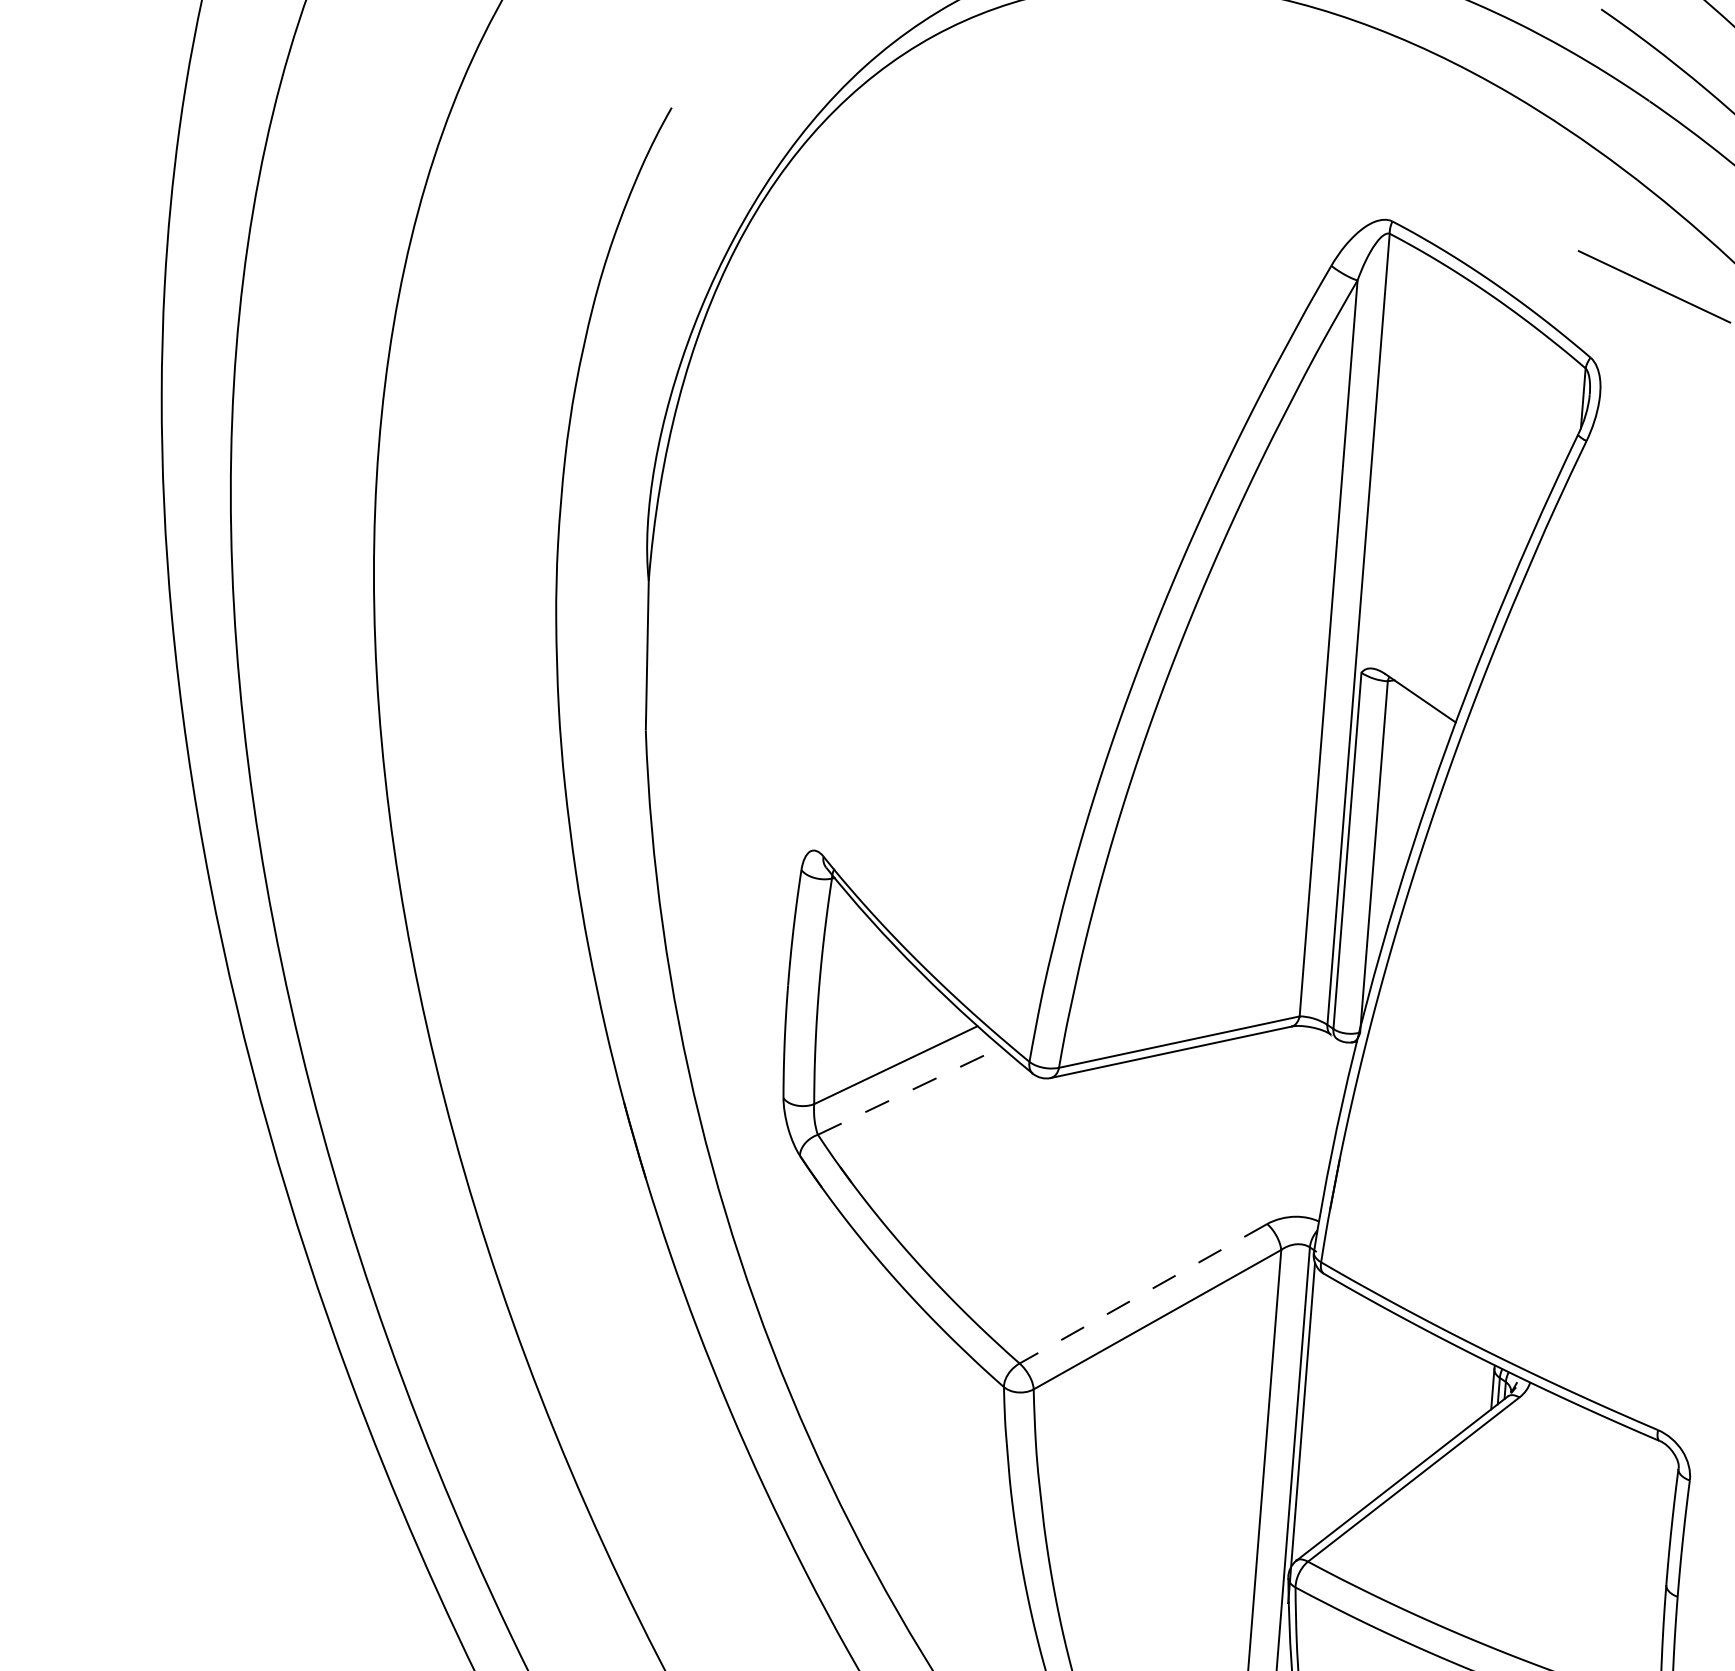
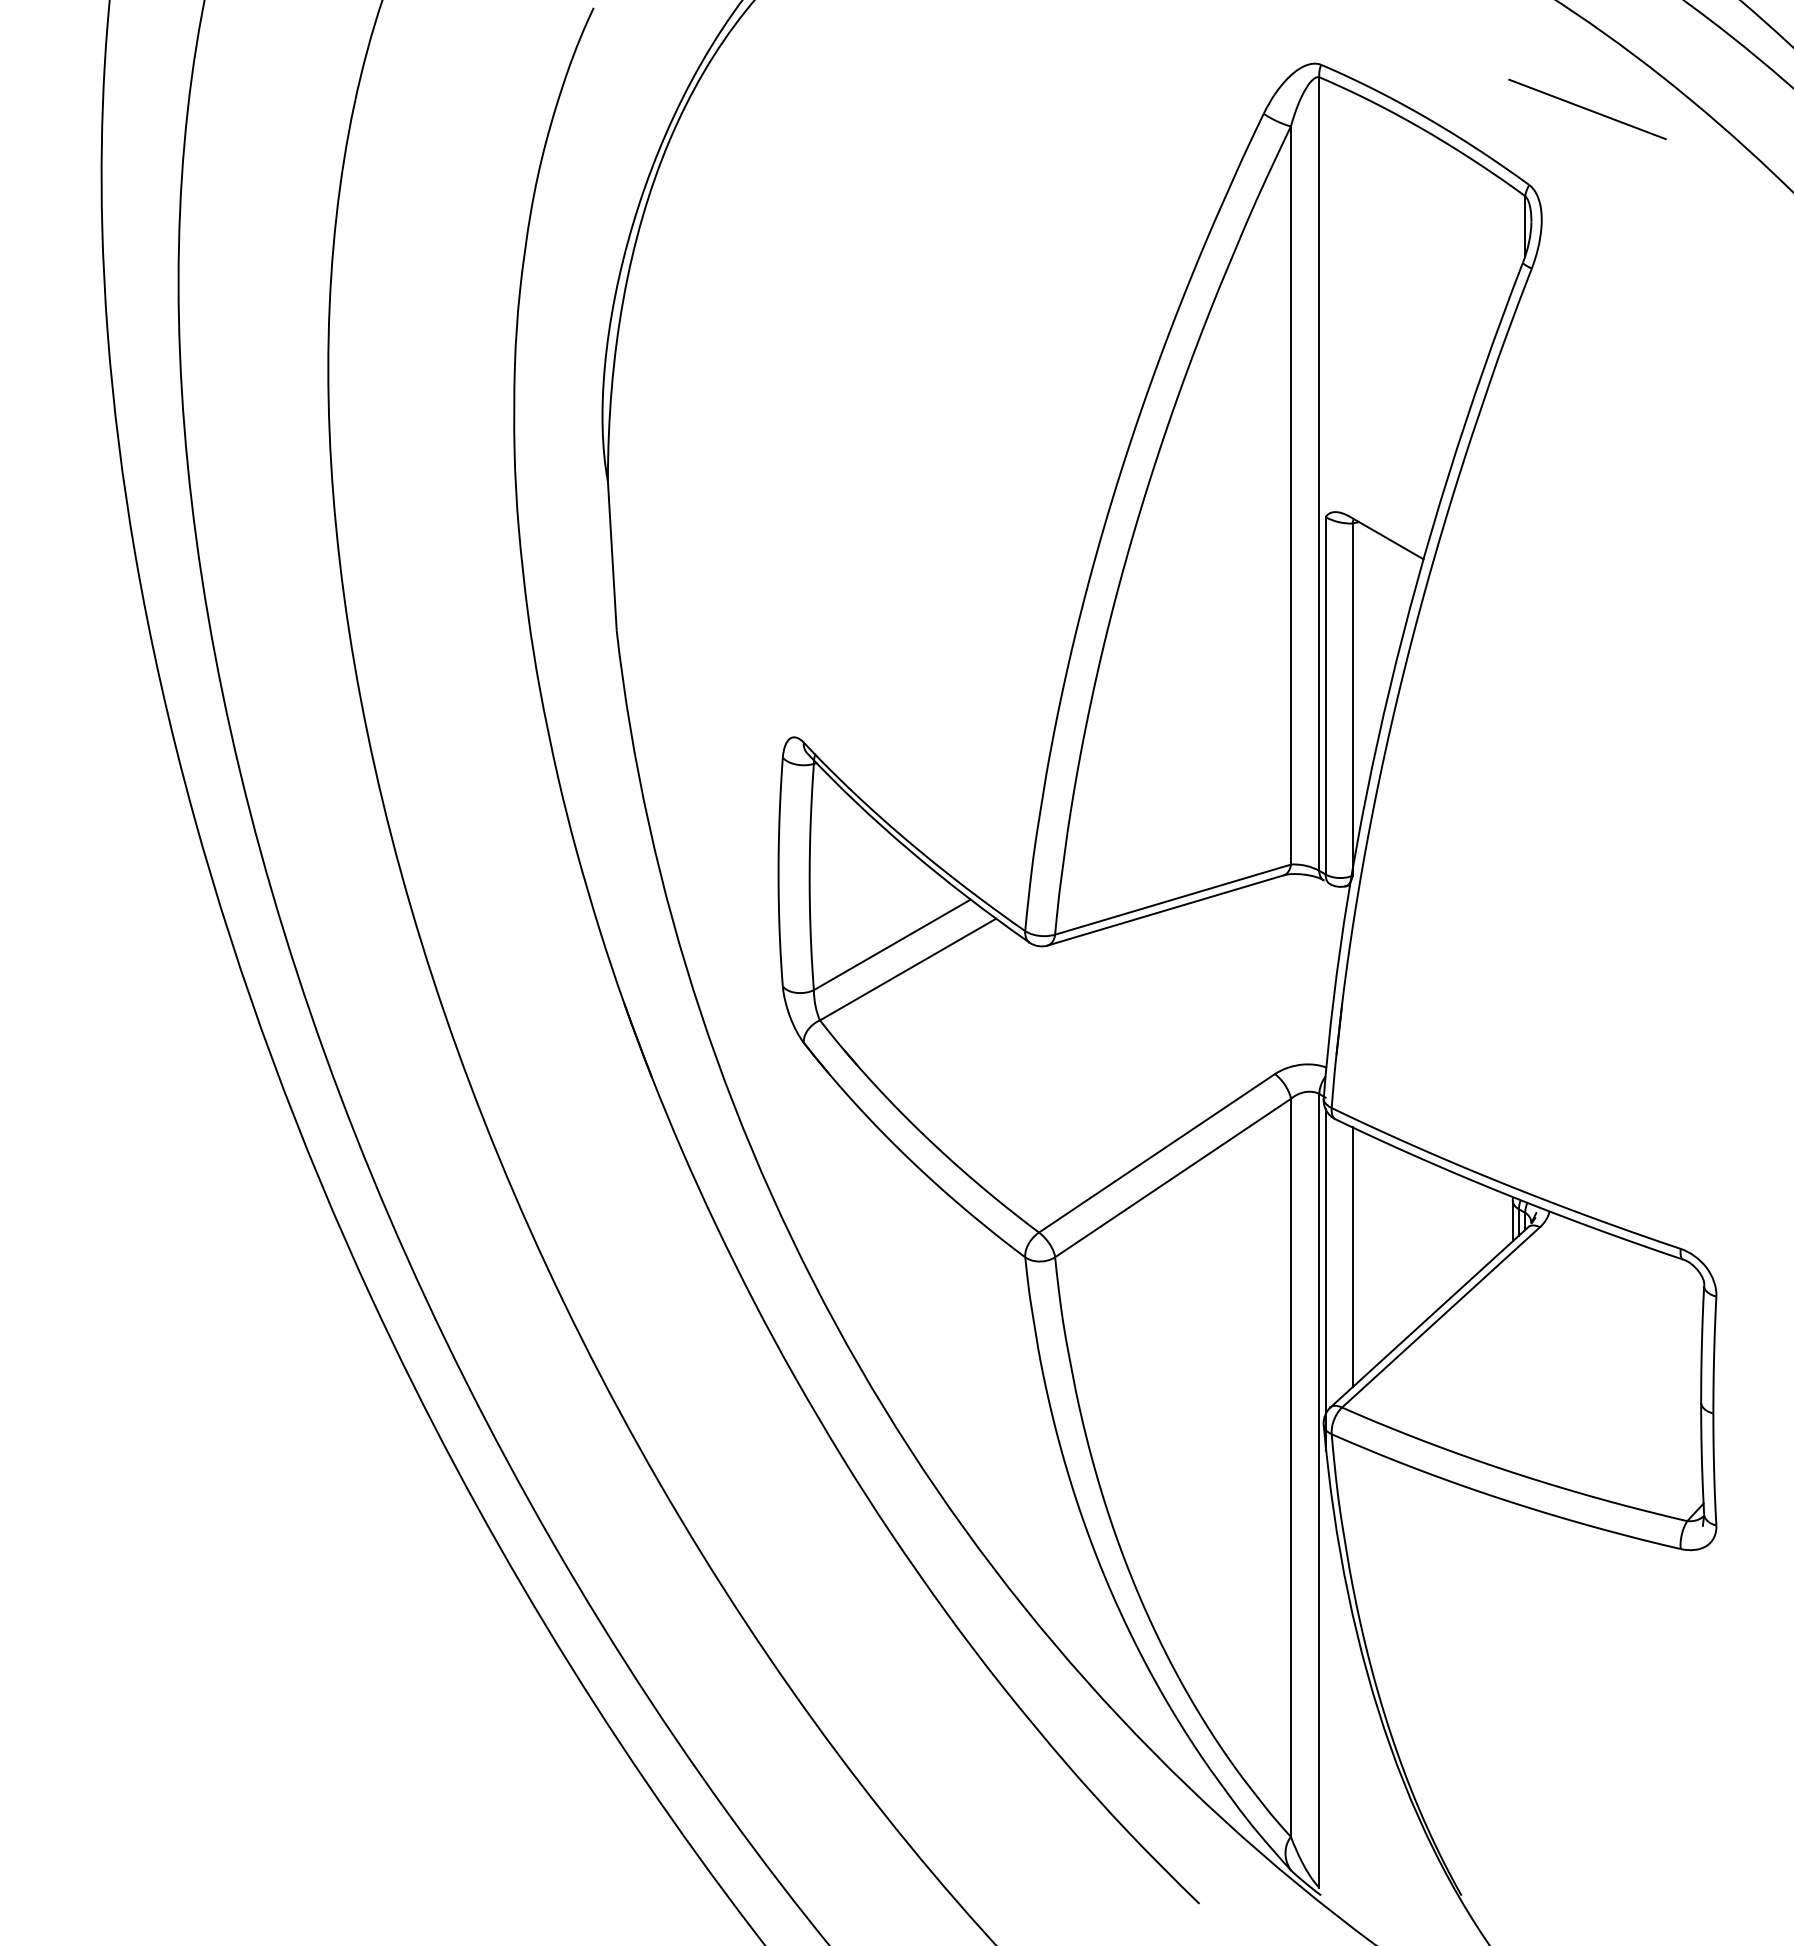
line: (910, 1091) -> (908, 969), dashed -> solid
line: (1142, 1293) -> (1156, 1153), dashed -> solid
line: (1330, 1412) -> (1352, 1257), added

